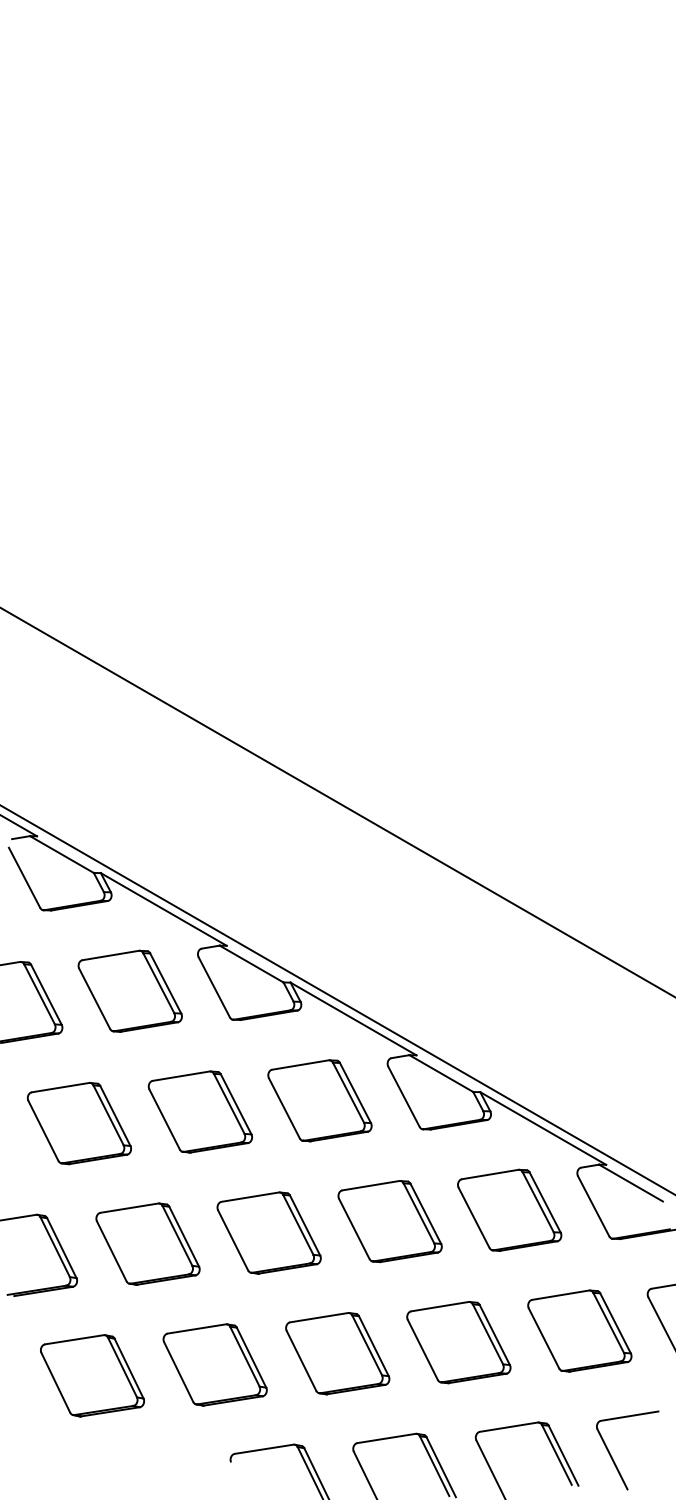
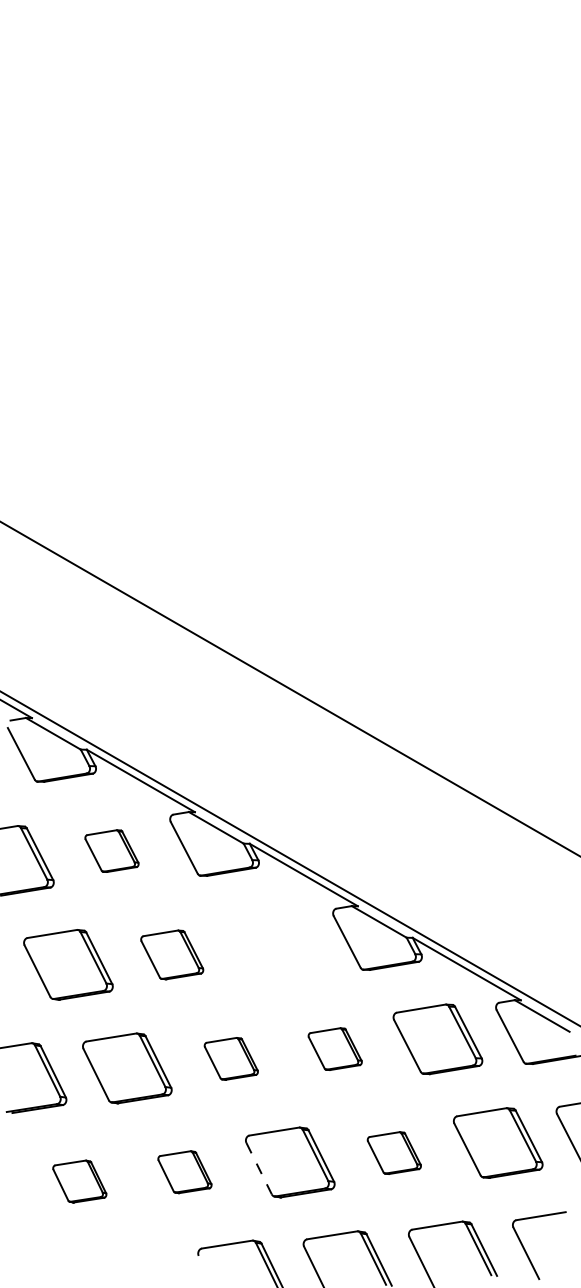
part: (129, 990) -> (111, 850), size x0.6
part: (319, 1100) -> (274, 945), removed
part: (199, 1111) -> (171, 954), size x0.7
part: (389, 1221) -> (334, 1048), size x0.6
part: (268, 1232) -> (230, 1058), size x0.6
part: (458, 1342) -> (393, 1152), size x0.6
line: (301, 1361) -> (259, 1169), solid -> dashed
part: (214, 1364) -> (184, 1171), size x0.6
part: (92, 1375) -> (79, 1181), size x0.6

